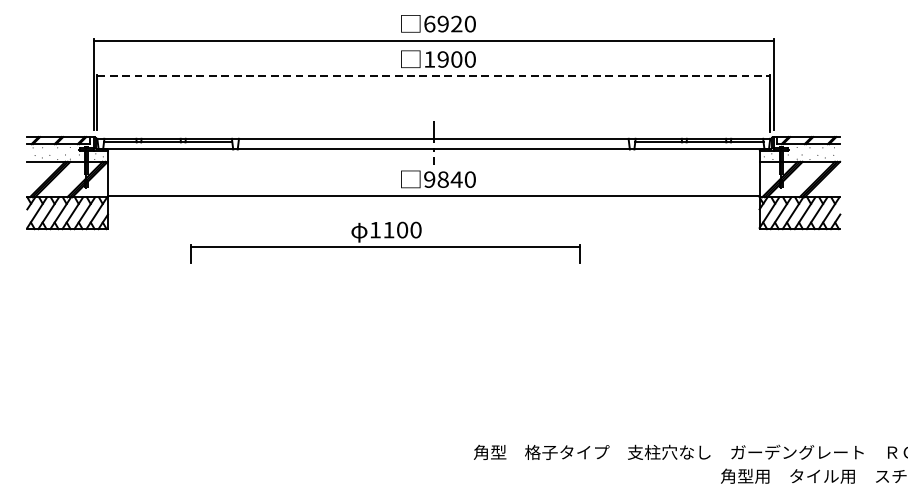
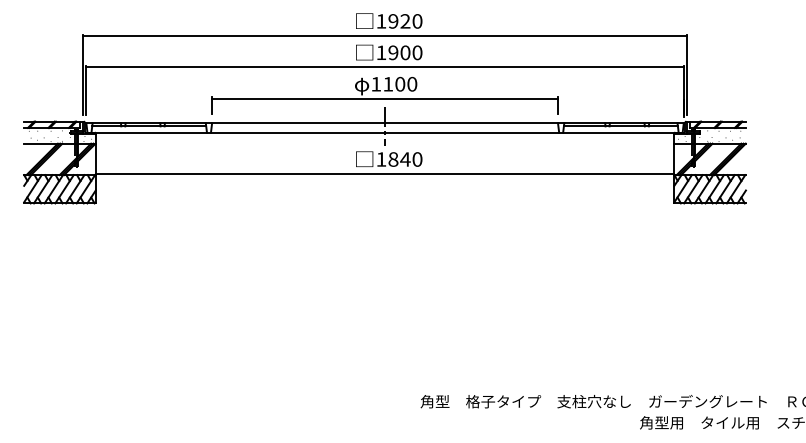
text: (429, 24) -> (381, 21), 6920 -> 1920
line: (434, 76) -> (385, 67), dashed -> solid
text: (429, 179) -> (381, 159), 9840 -> 1840
part: (384, 242) -> (384, 95), moved

